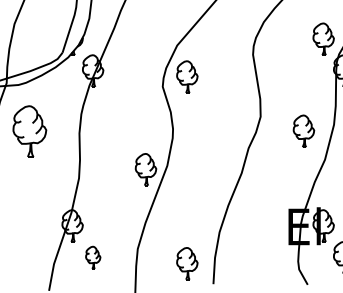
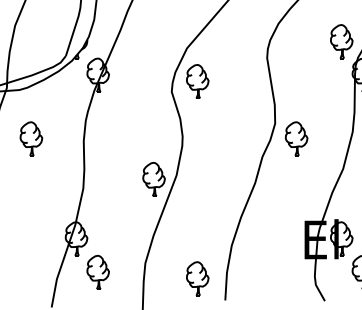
part: (29, 130) -> (30, 138), size x0.62
part: (303, 130) -> (296, 138), moved
part: (93, 257) -> (98, 272), size x1.43

